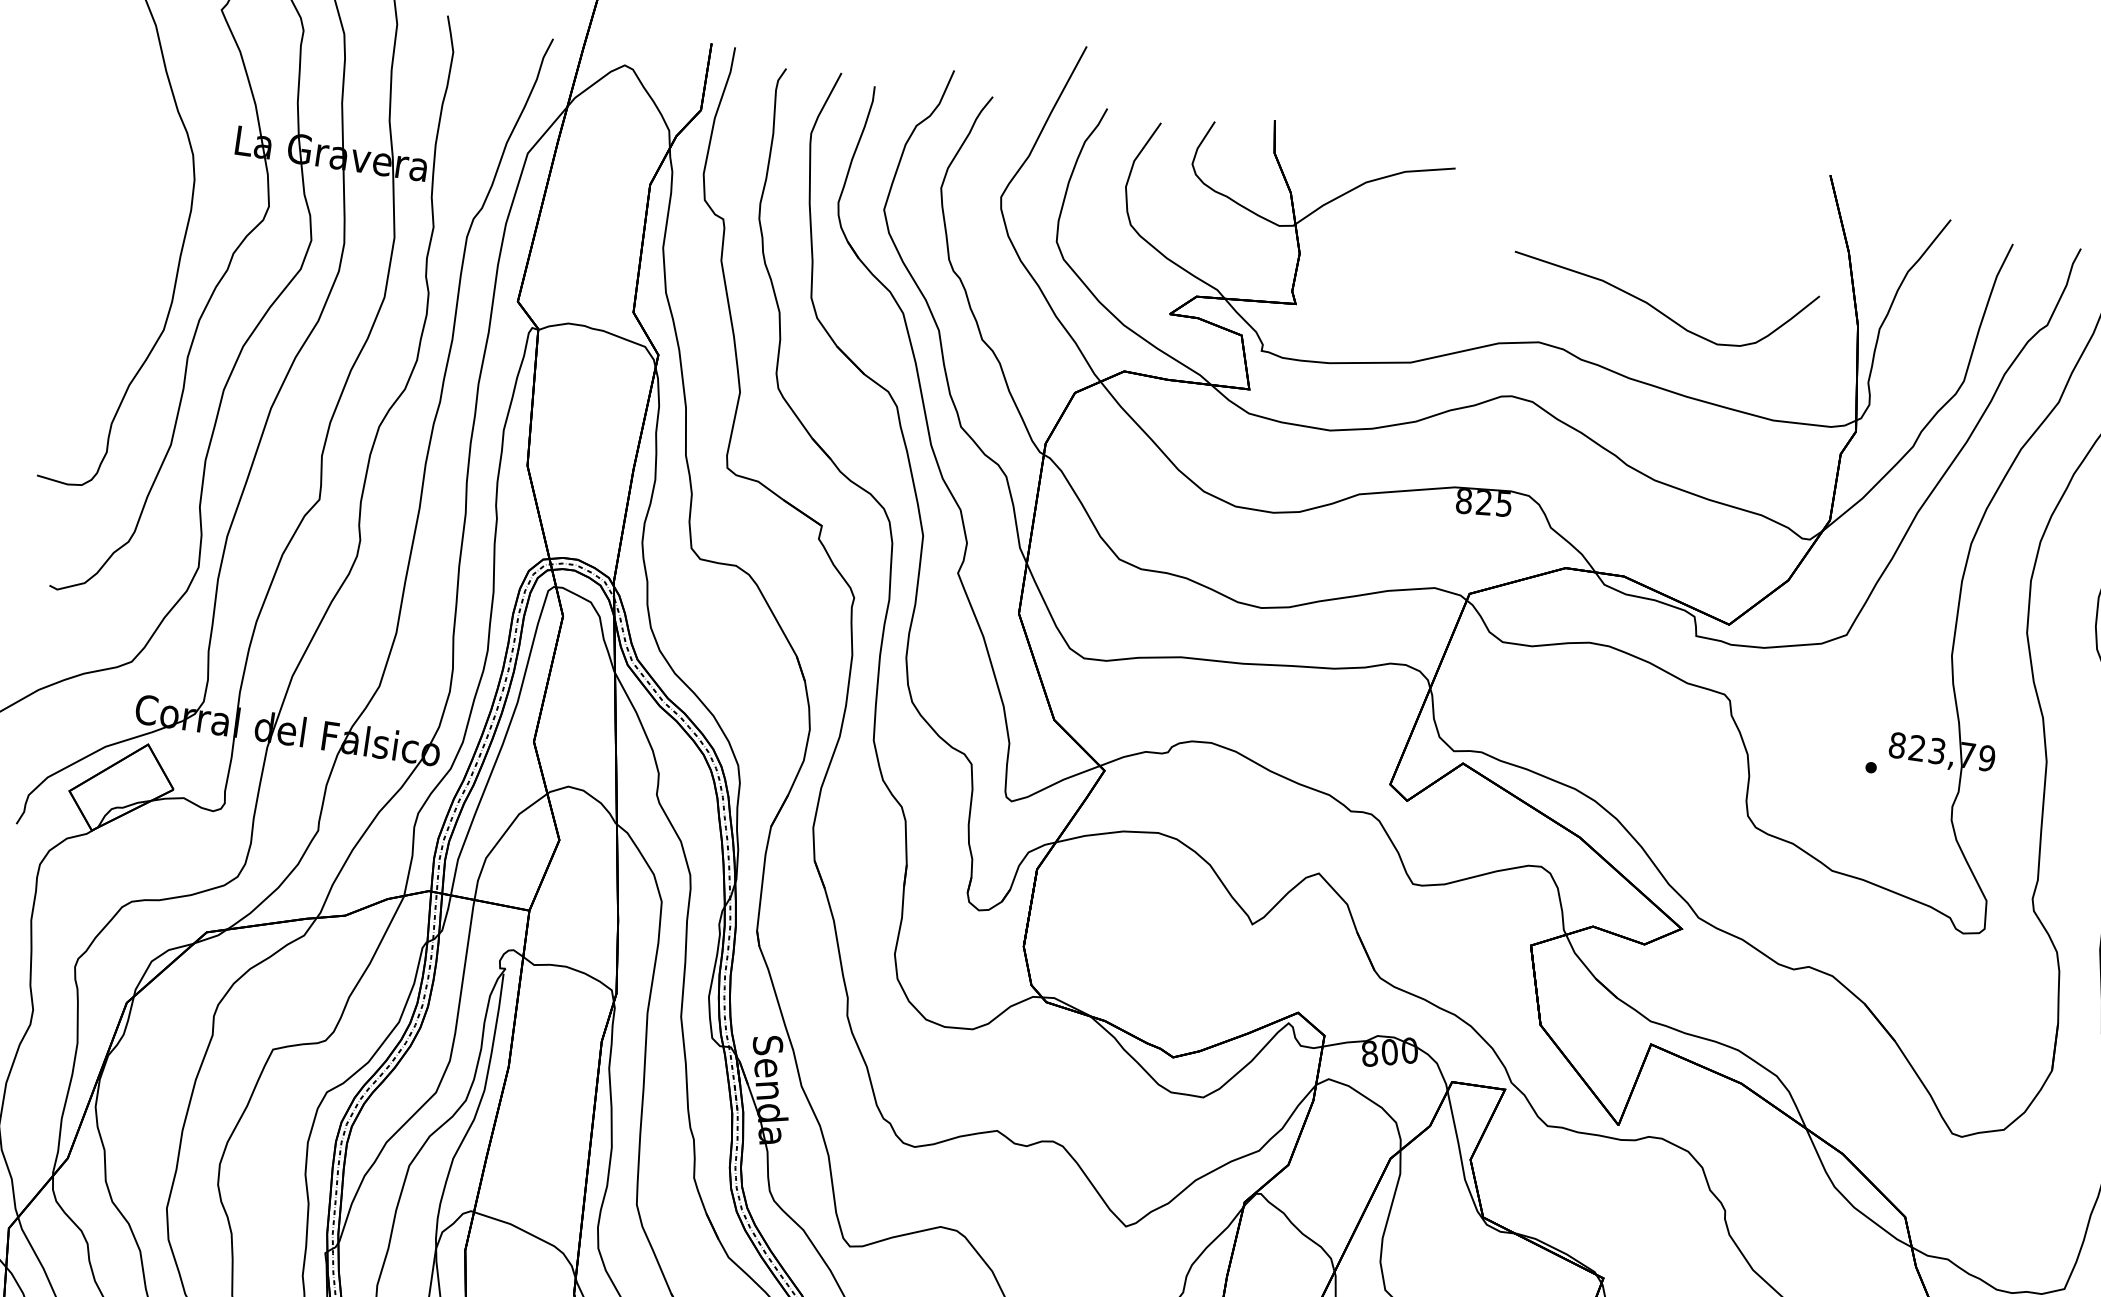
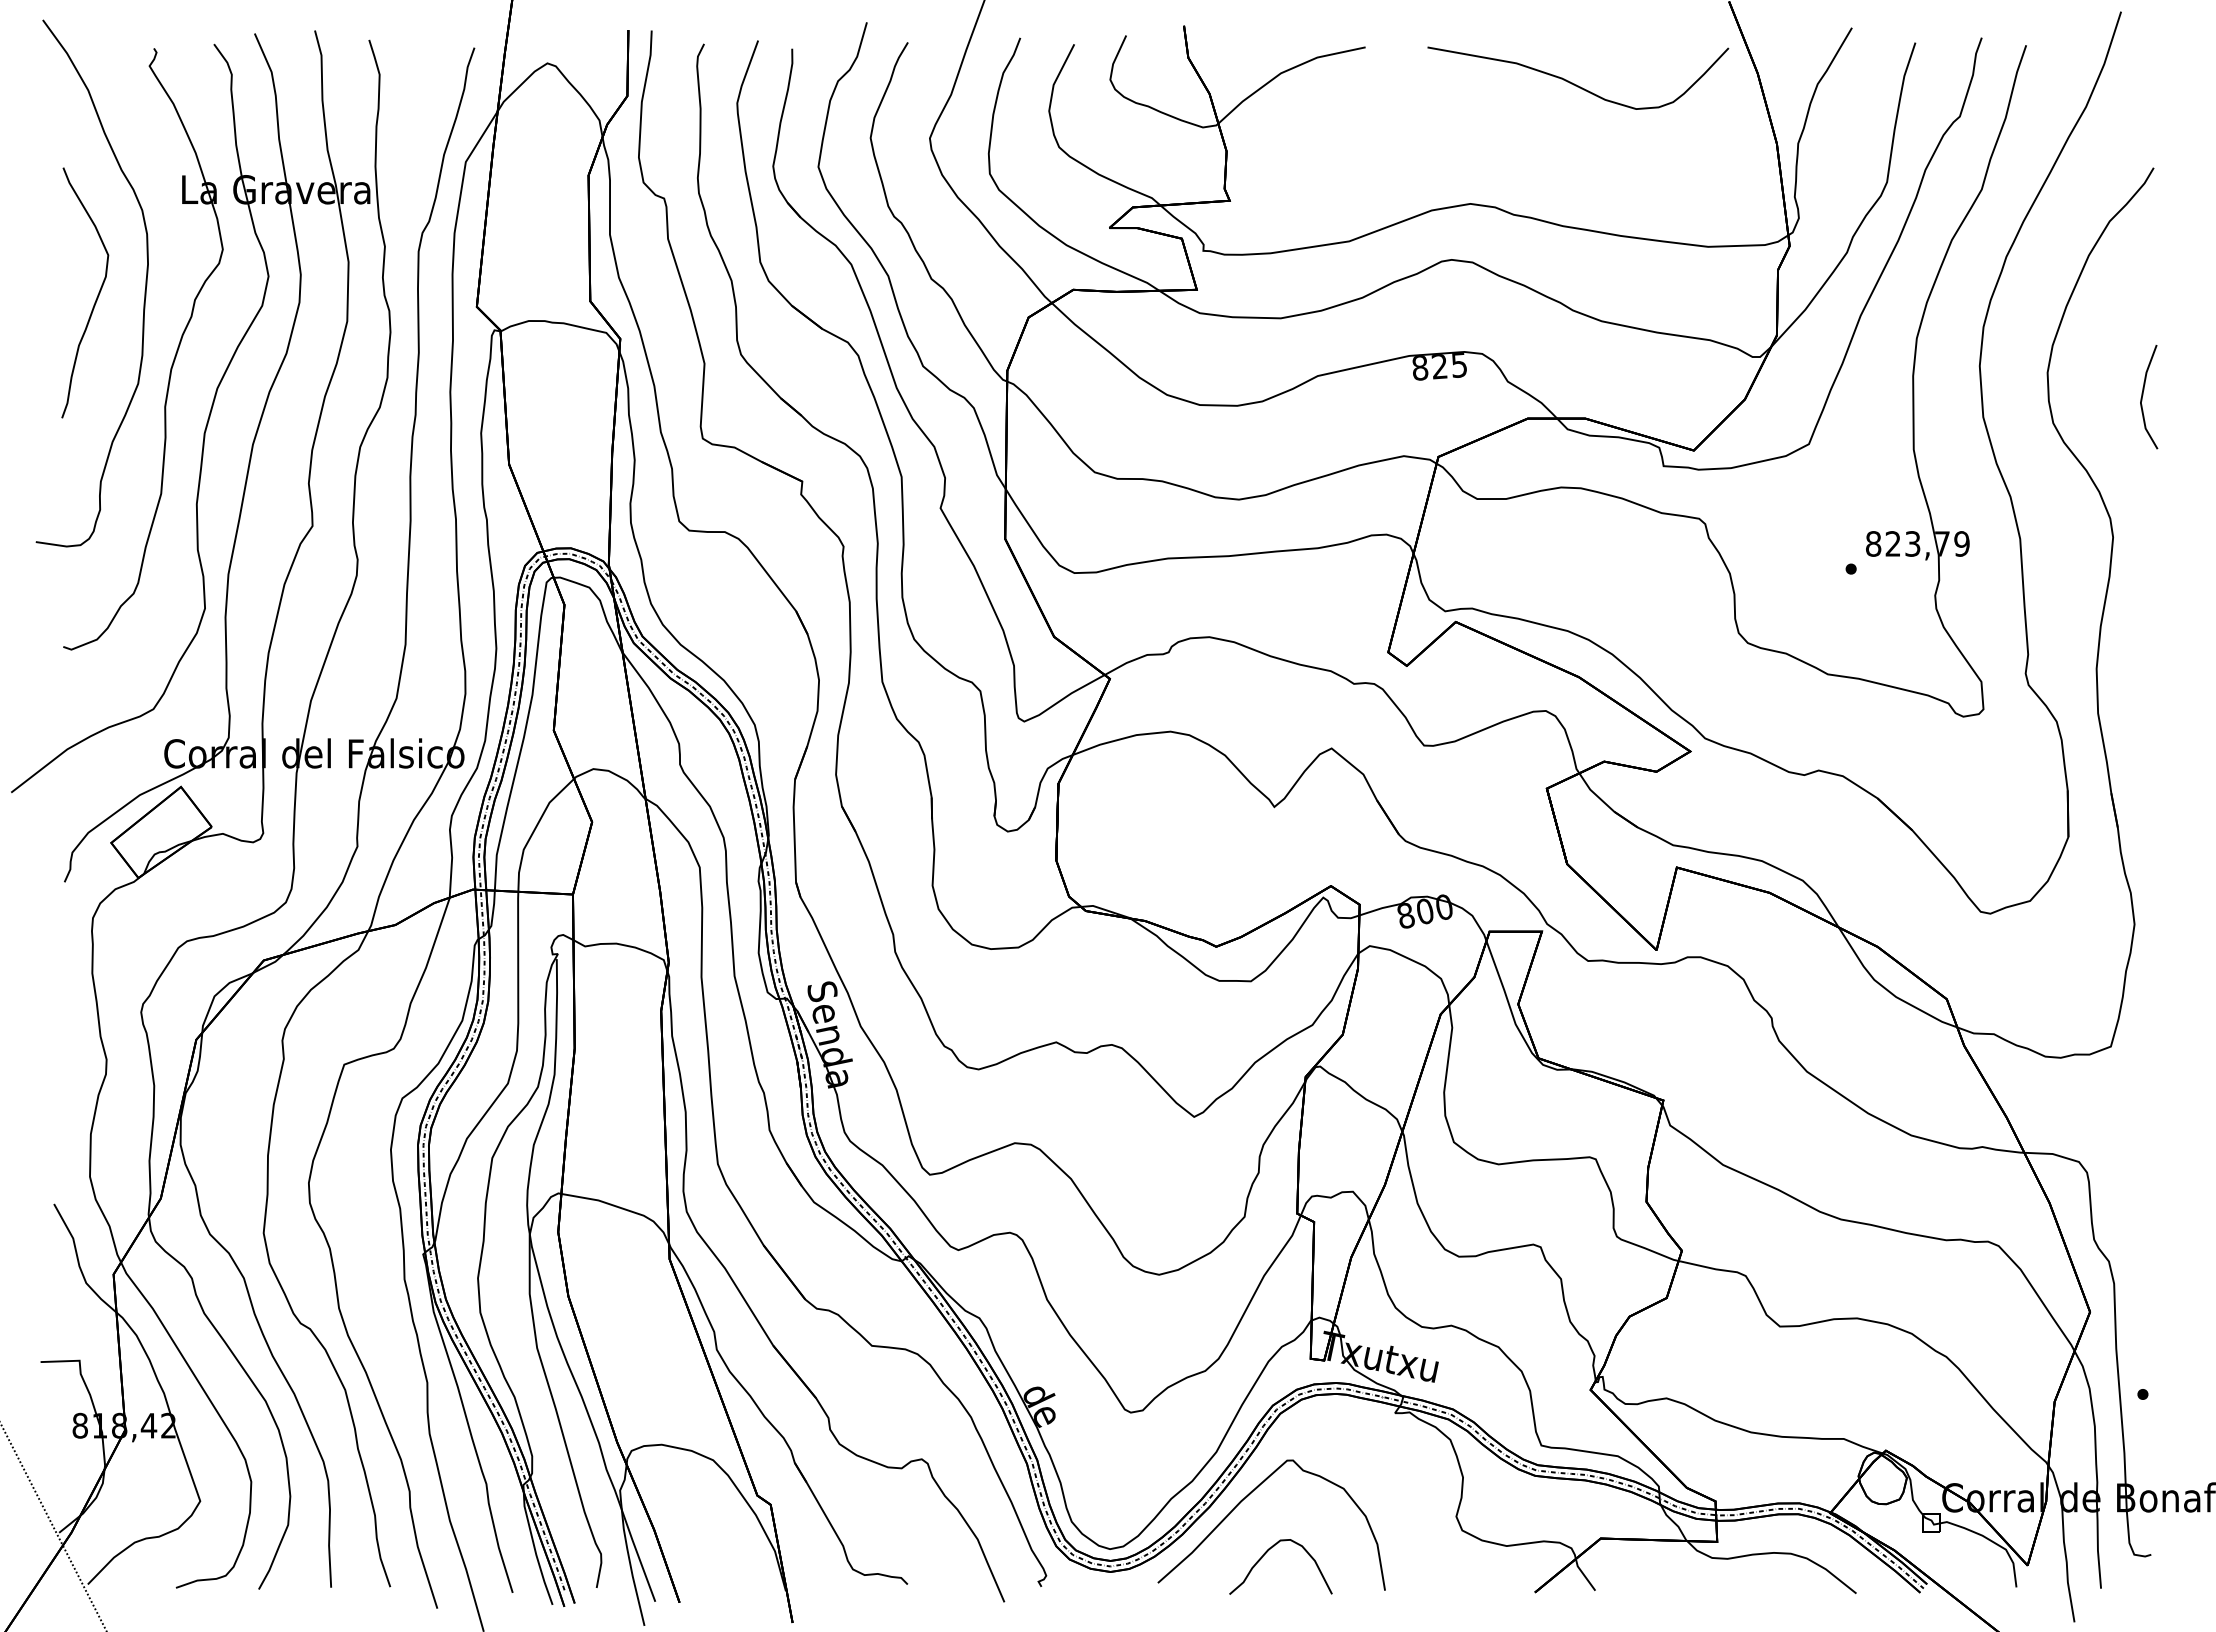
curve: (134, 236) -> (96, 297), added
curve: (1658, 309) -> (1574, 83), moved

